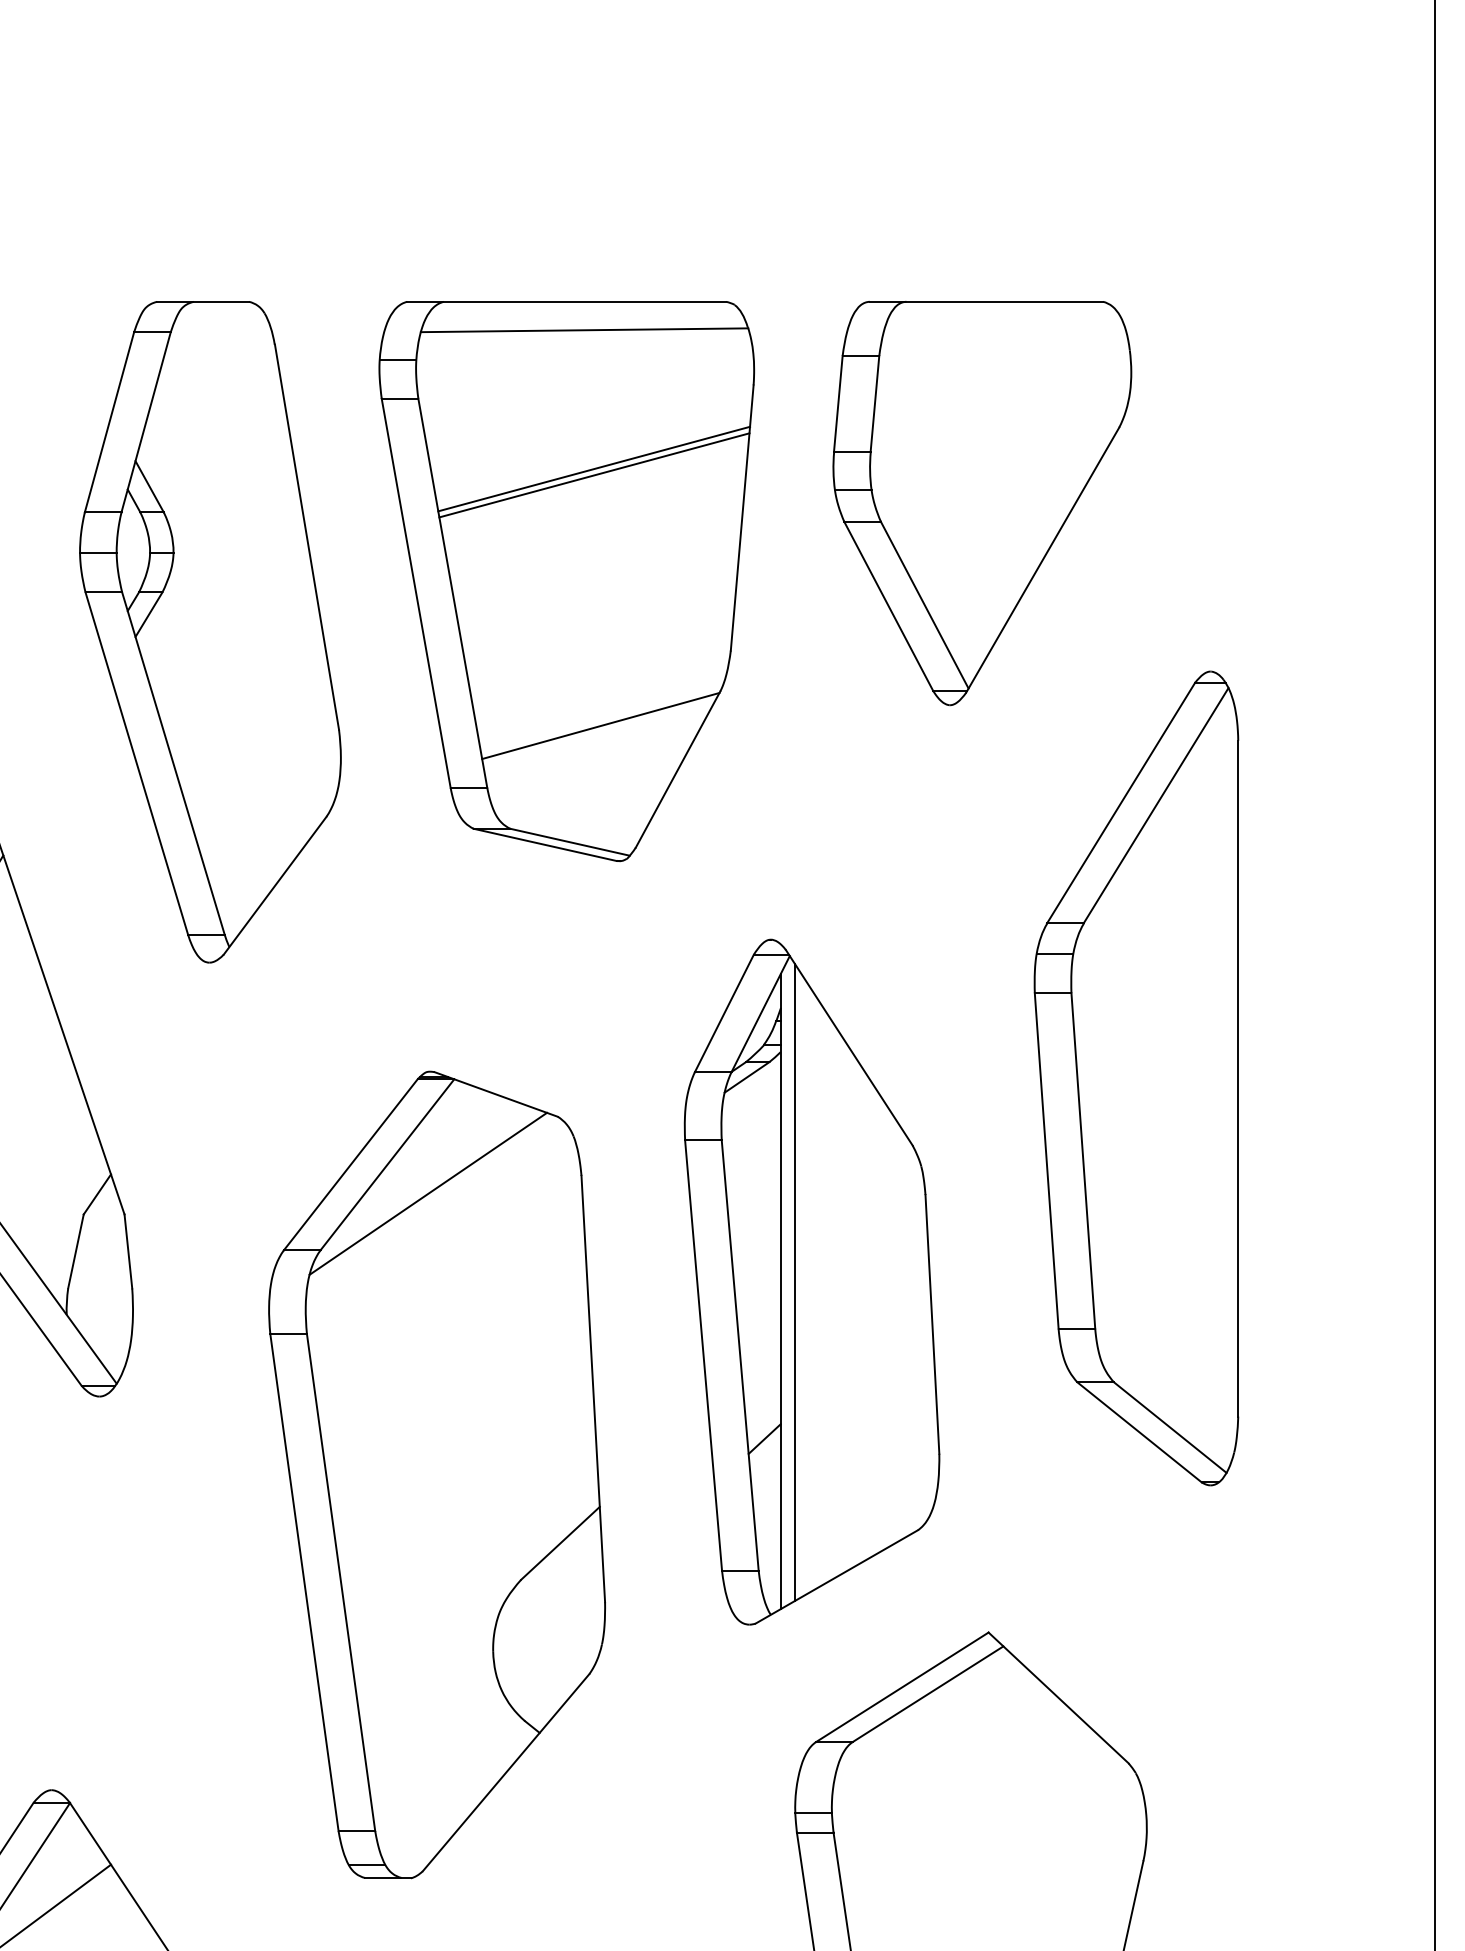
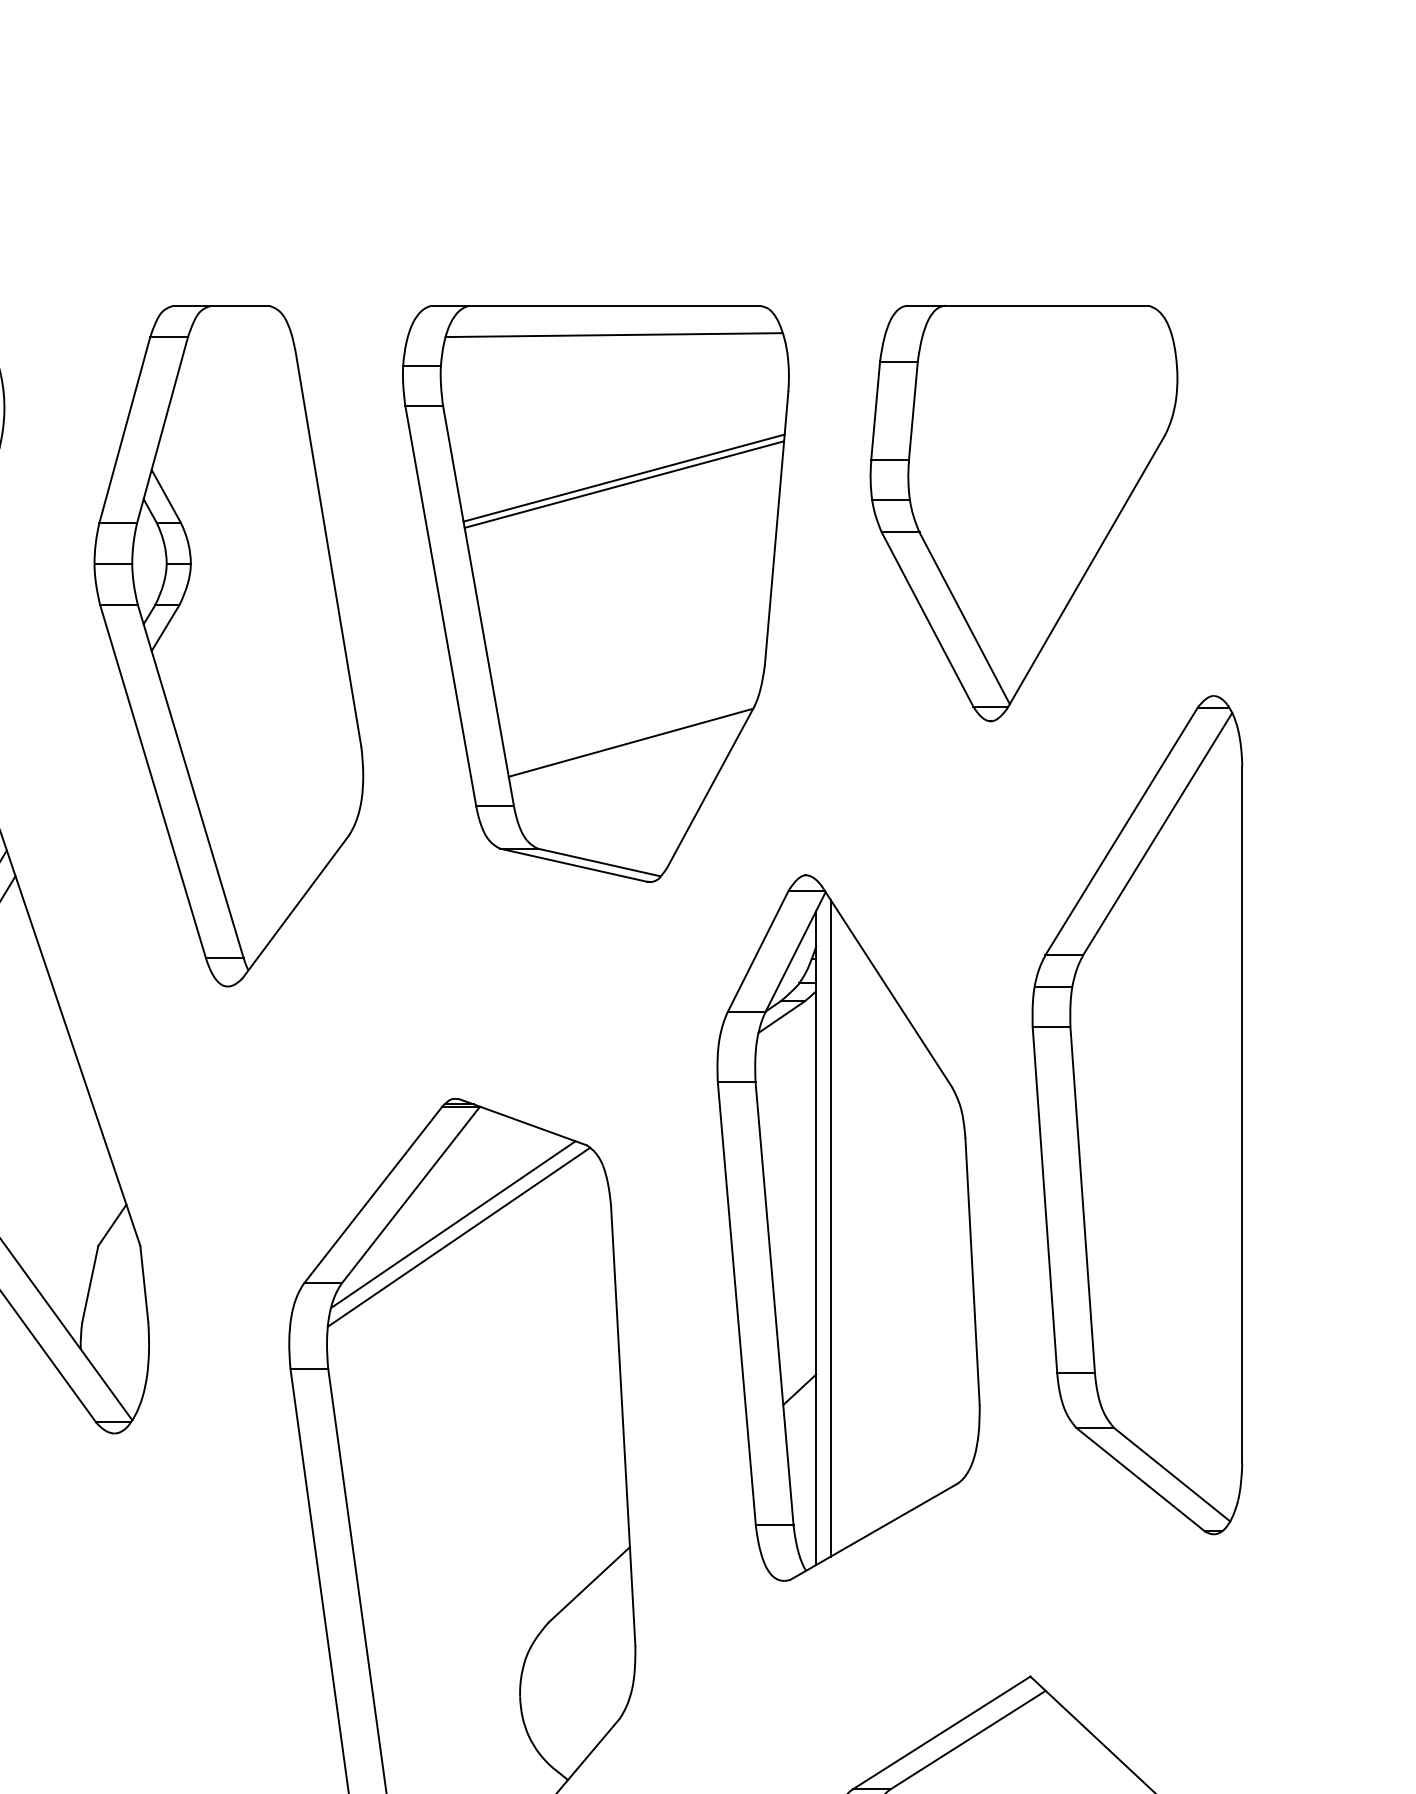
part: (1136, 1078) -> (1137, 1115), moved
line: (433, 1205) -> (458, 1236), added
part: (811, 1281) -> (848, 1227), moved

